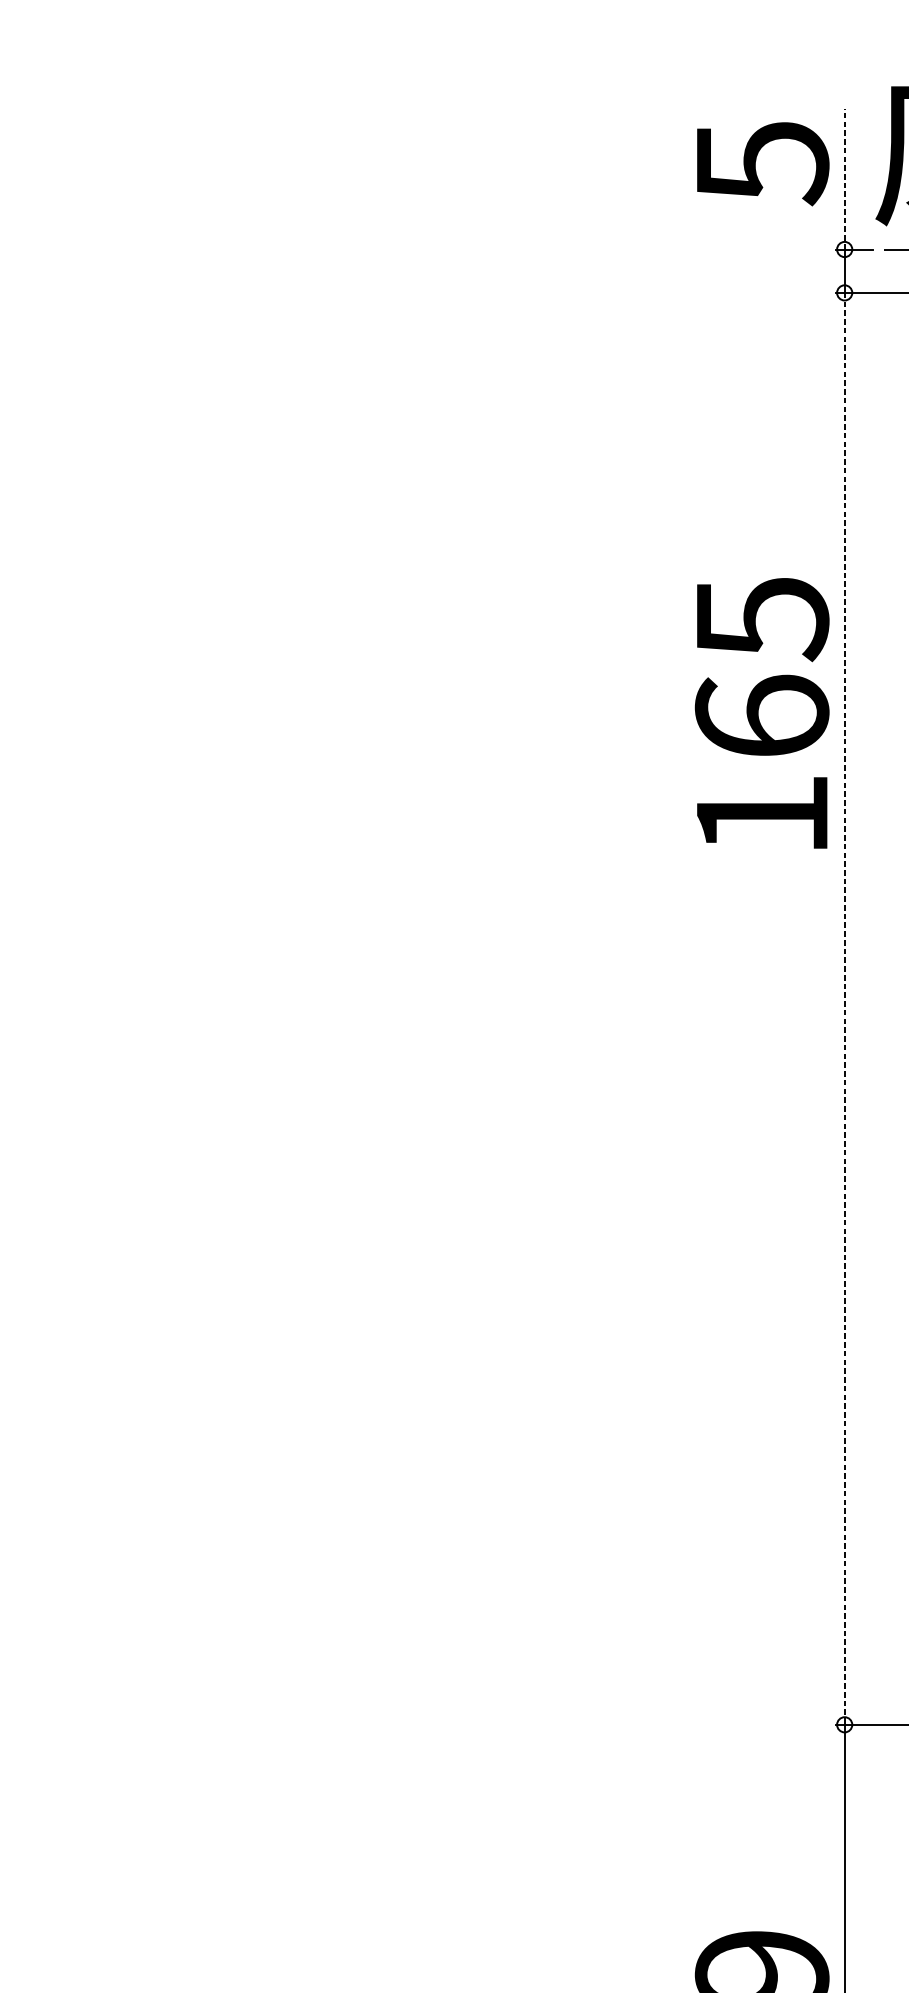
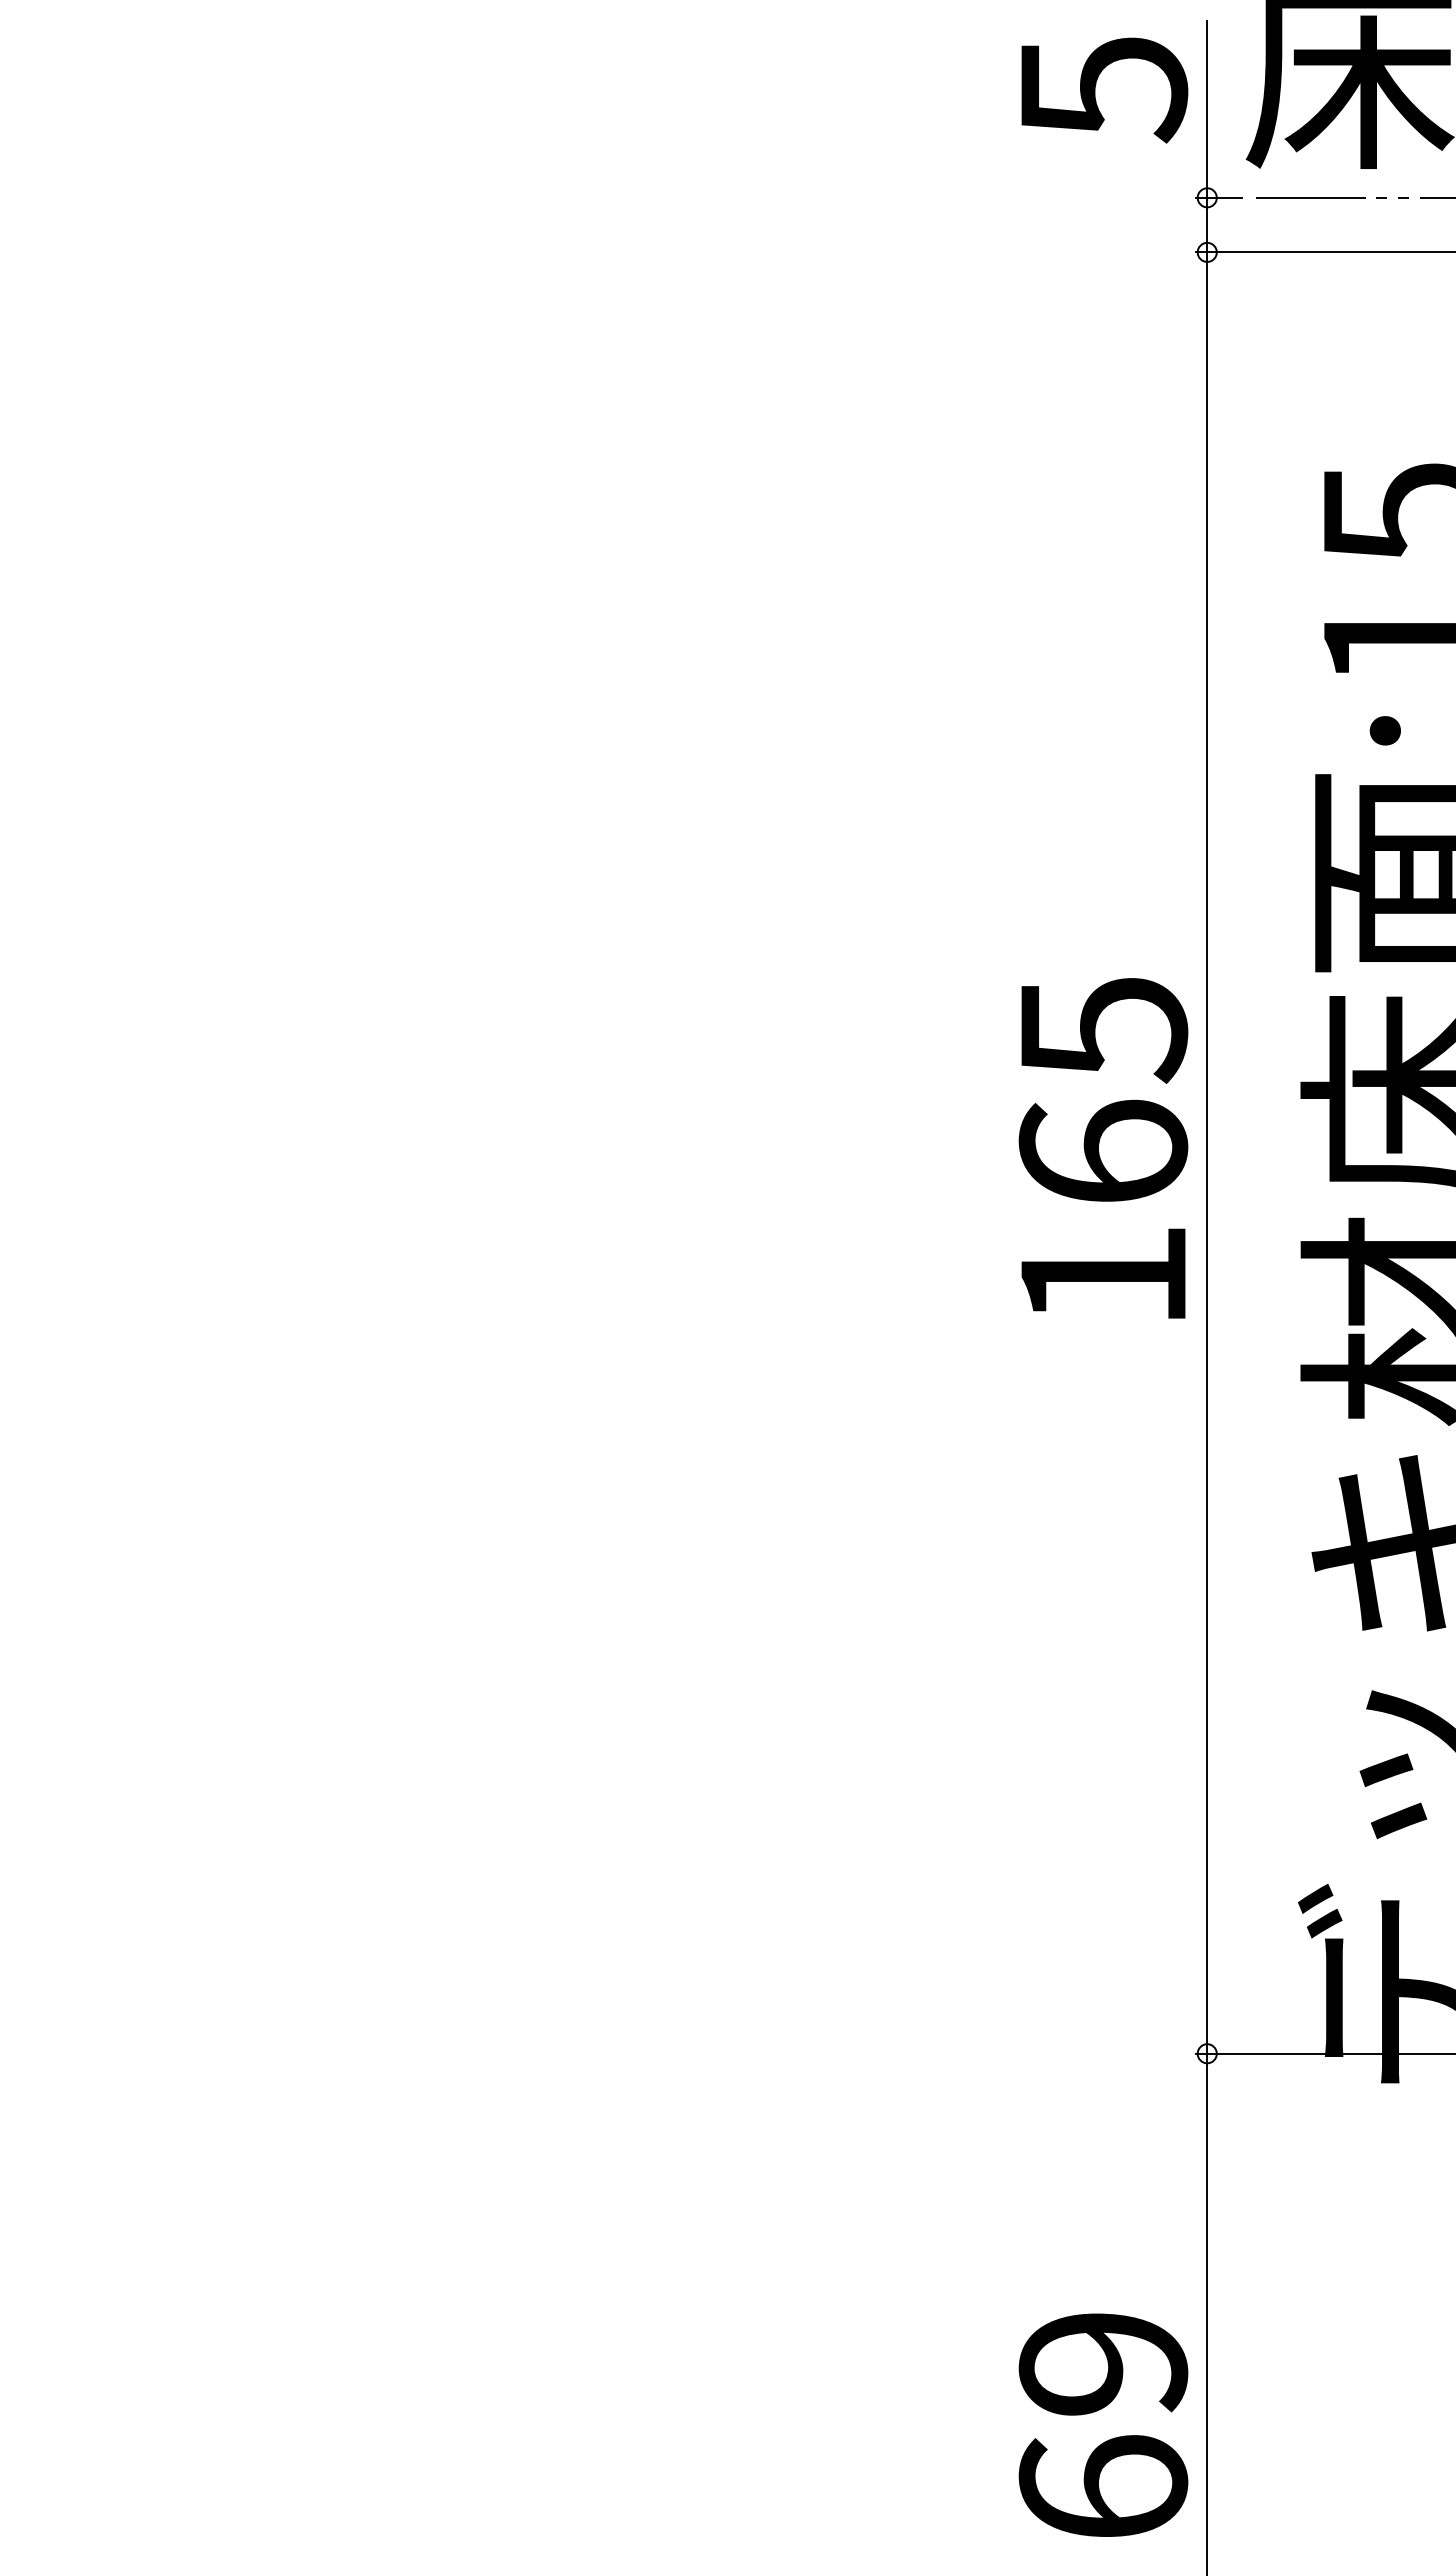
line: (844, 178) -> (1207, 108), dashed -> solid
text: (762, 713) -> (1103, 1148), moved
line: (844, 1009) -> (1207, 1153), dashed -> solid

